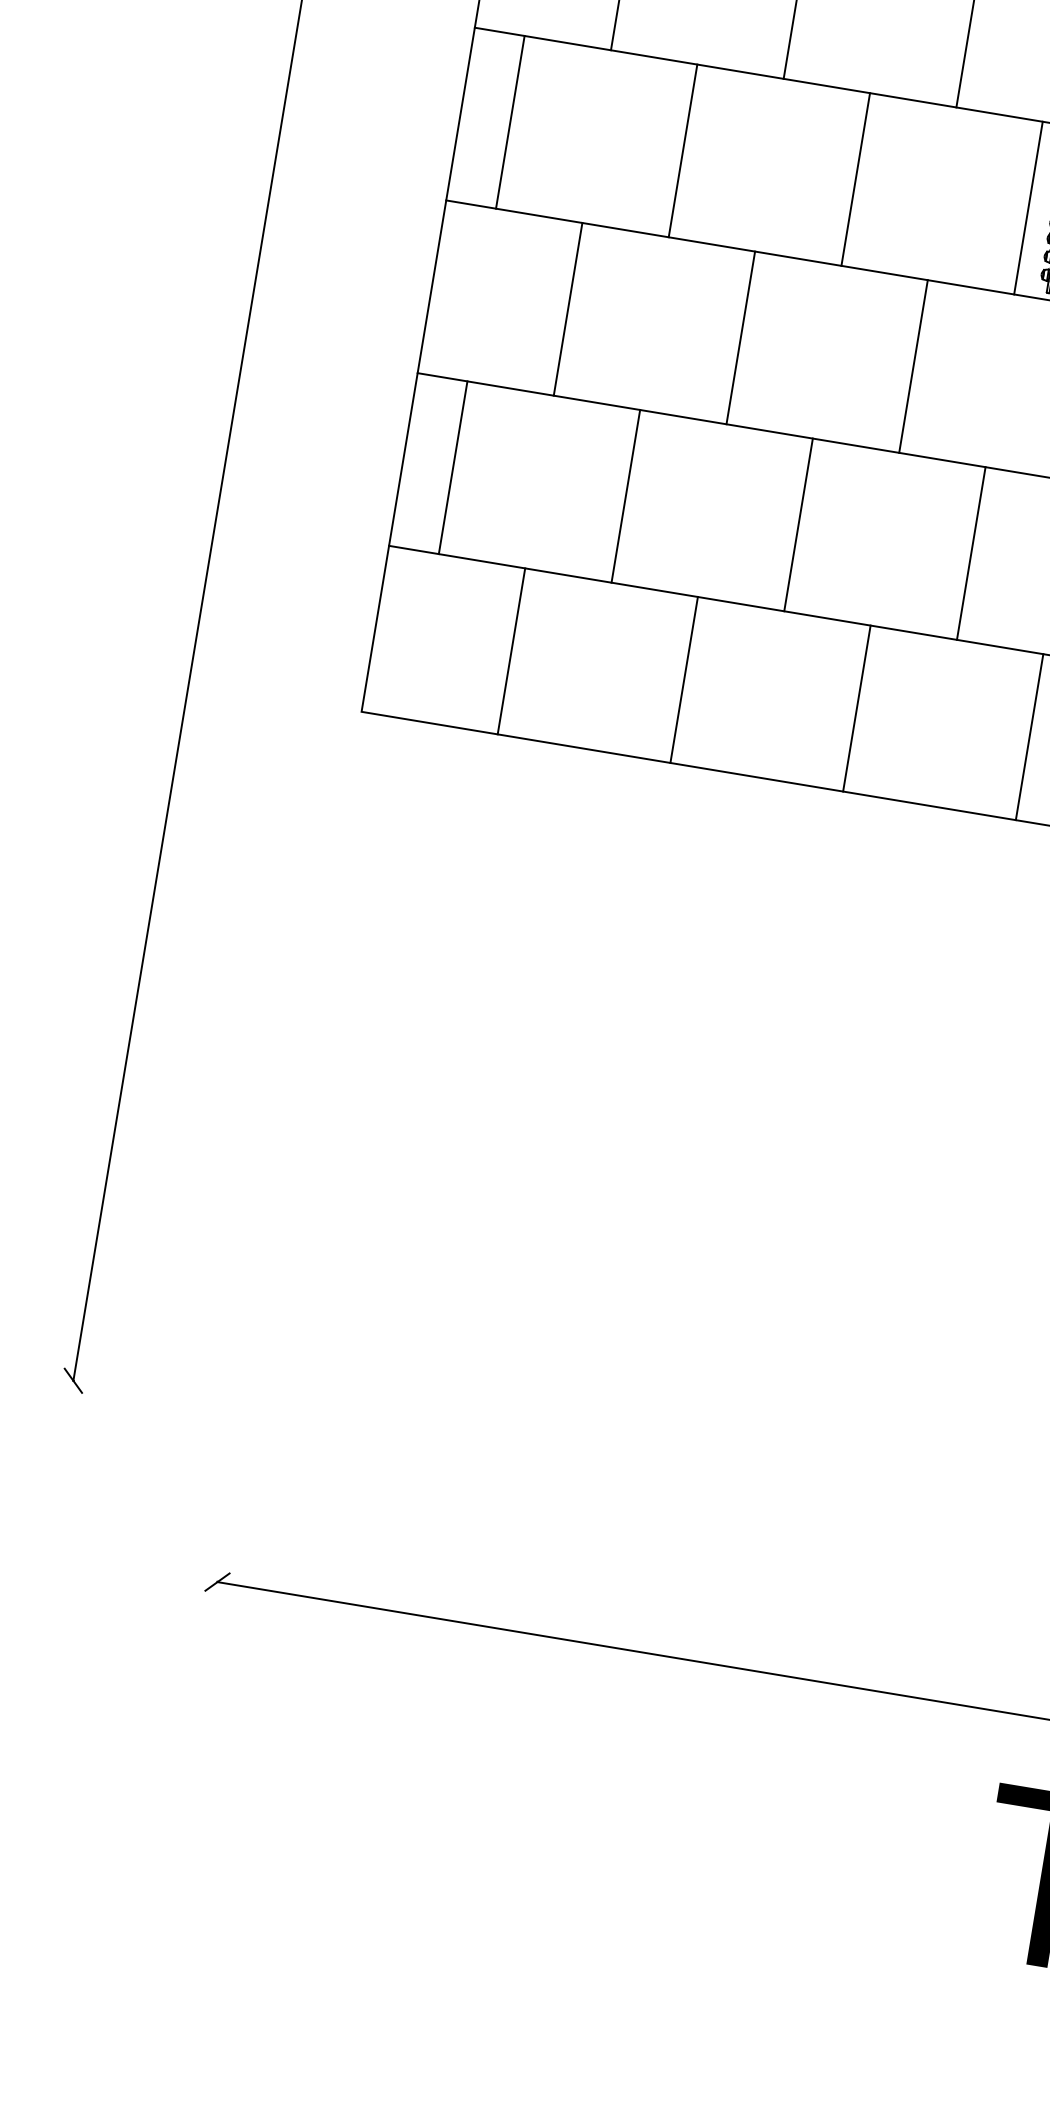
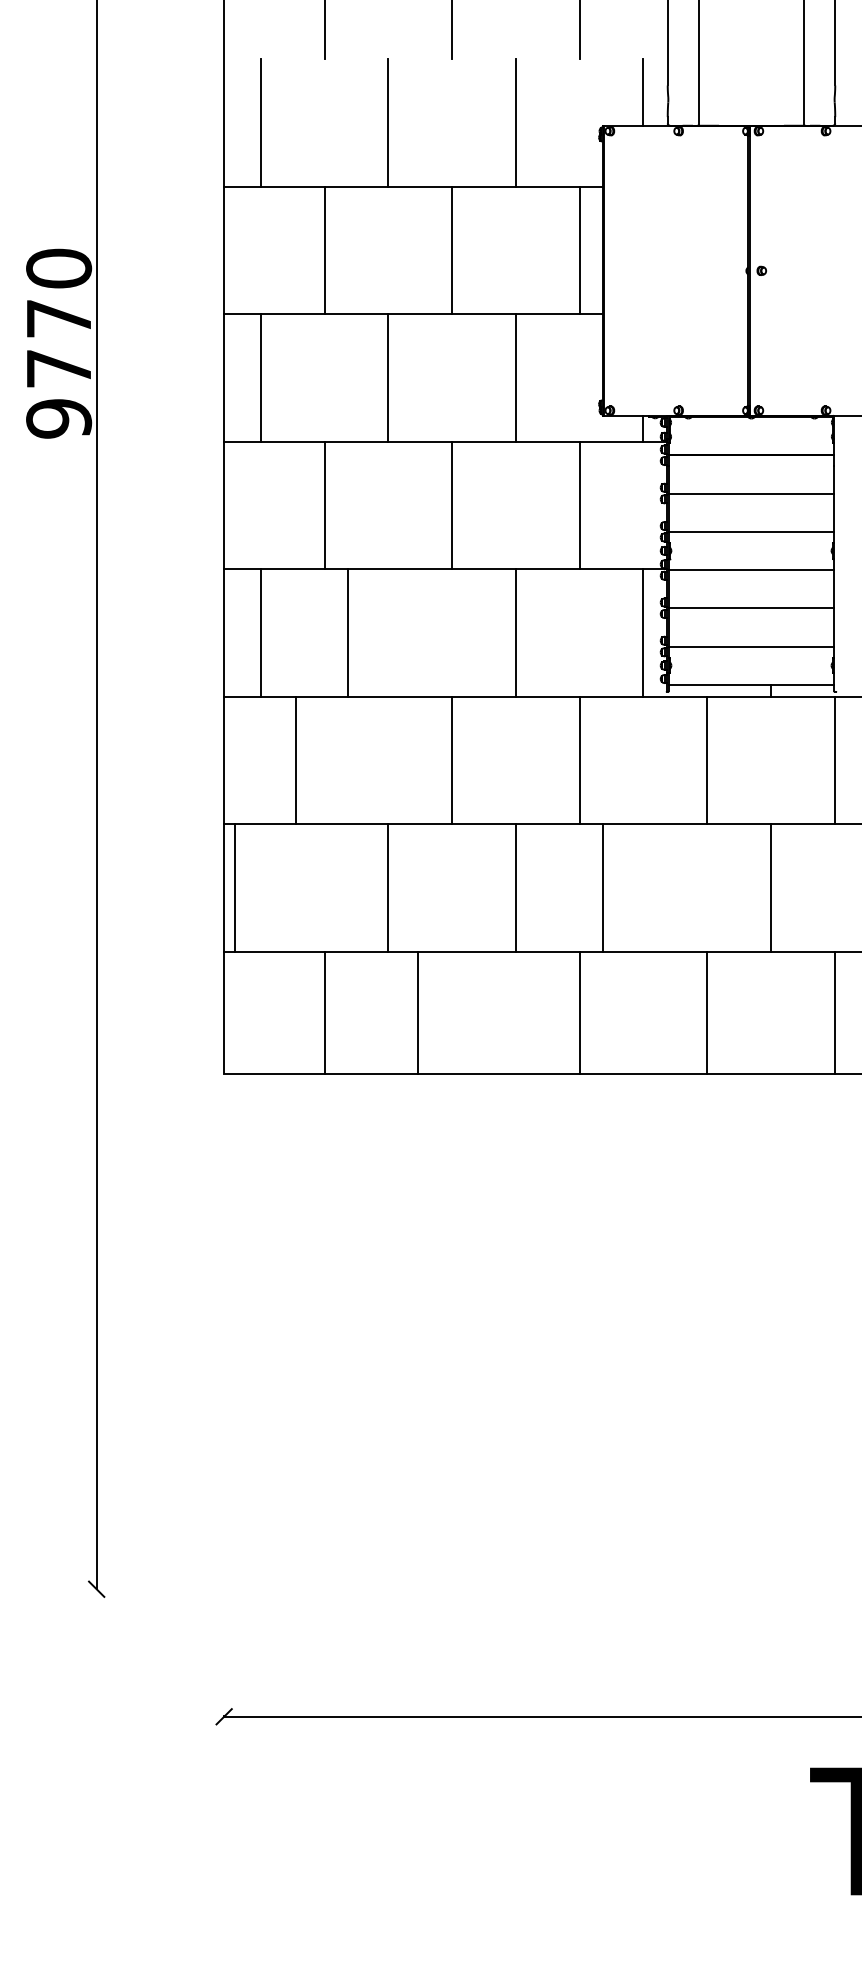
line: (683, 150) -> (348, 632), moved
line: (567, 309) -> (295, 760), moved
line: (452, 466) -> (234, 887), moved
line: (971, 552) -> (603, 887), moved
line: (684, 679) -> (418, 1012), moved

